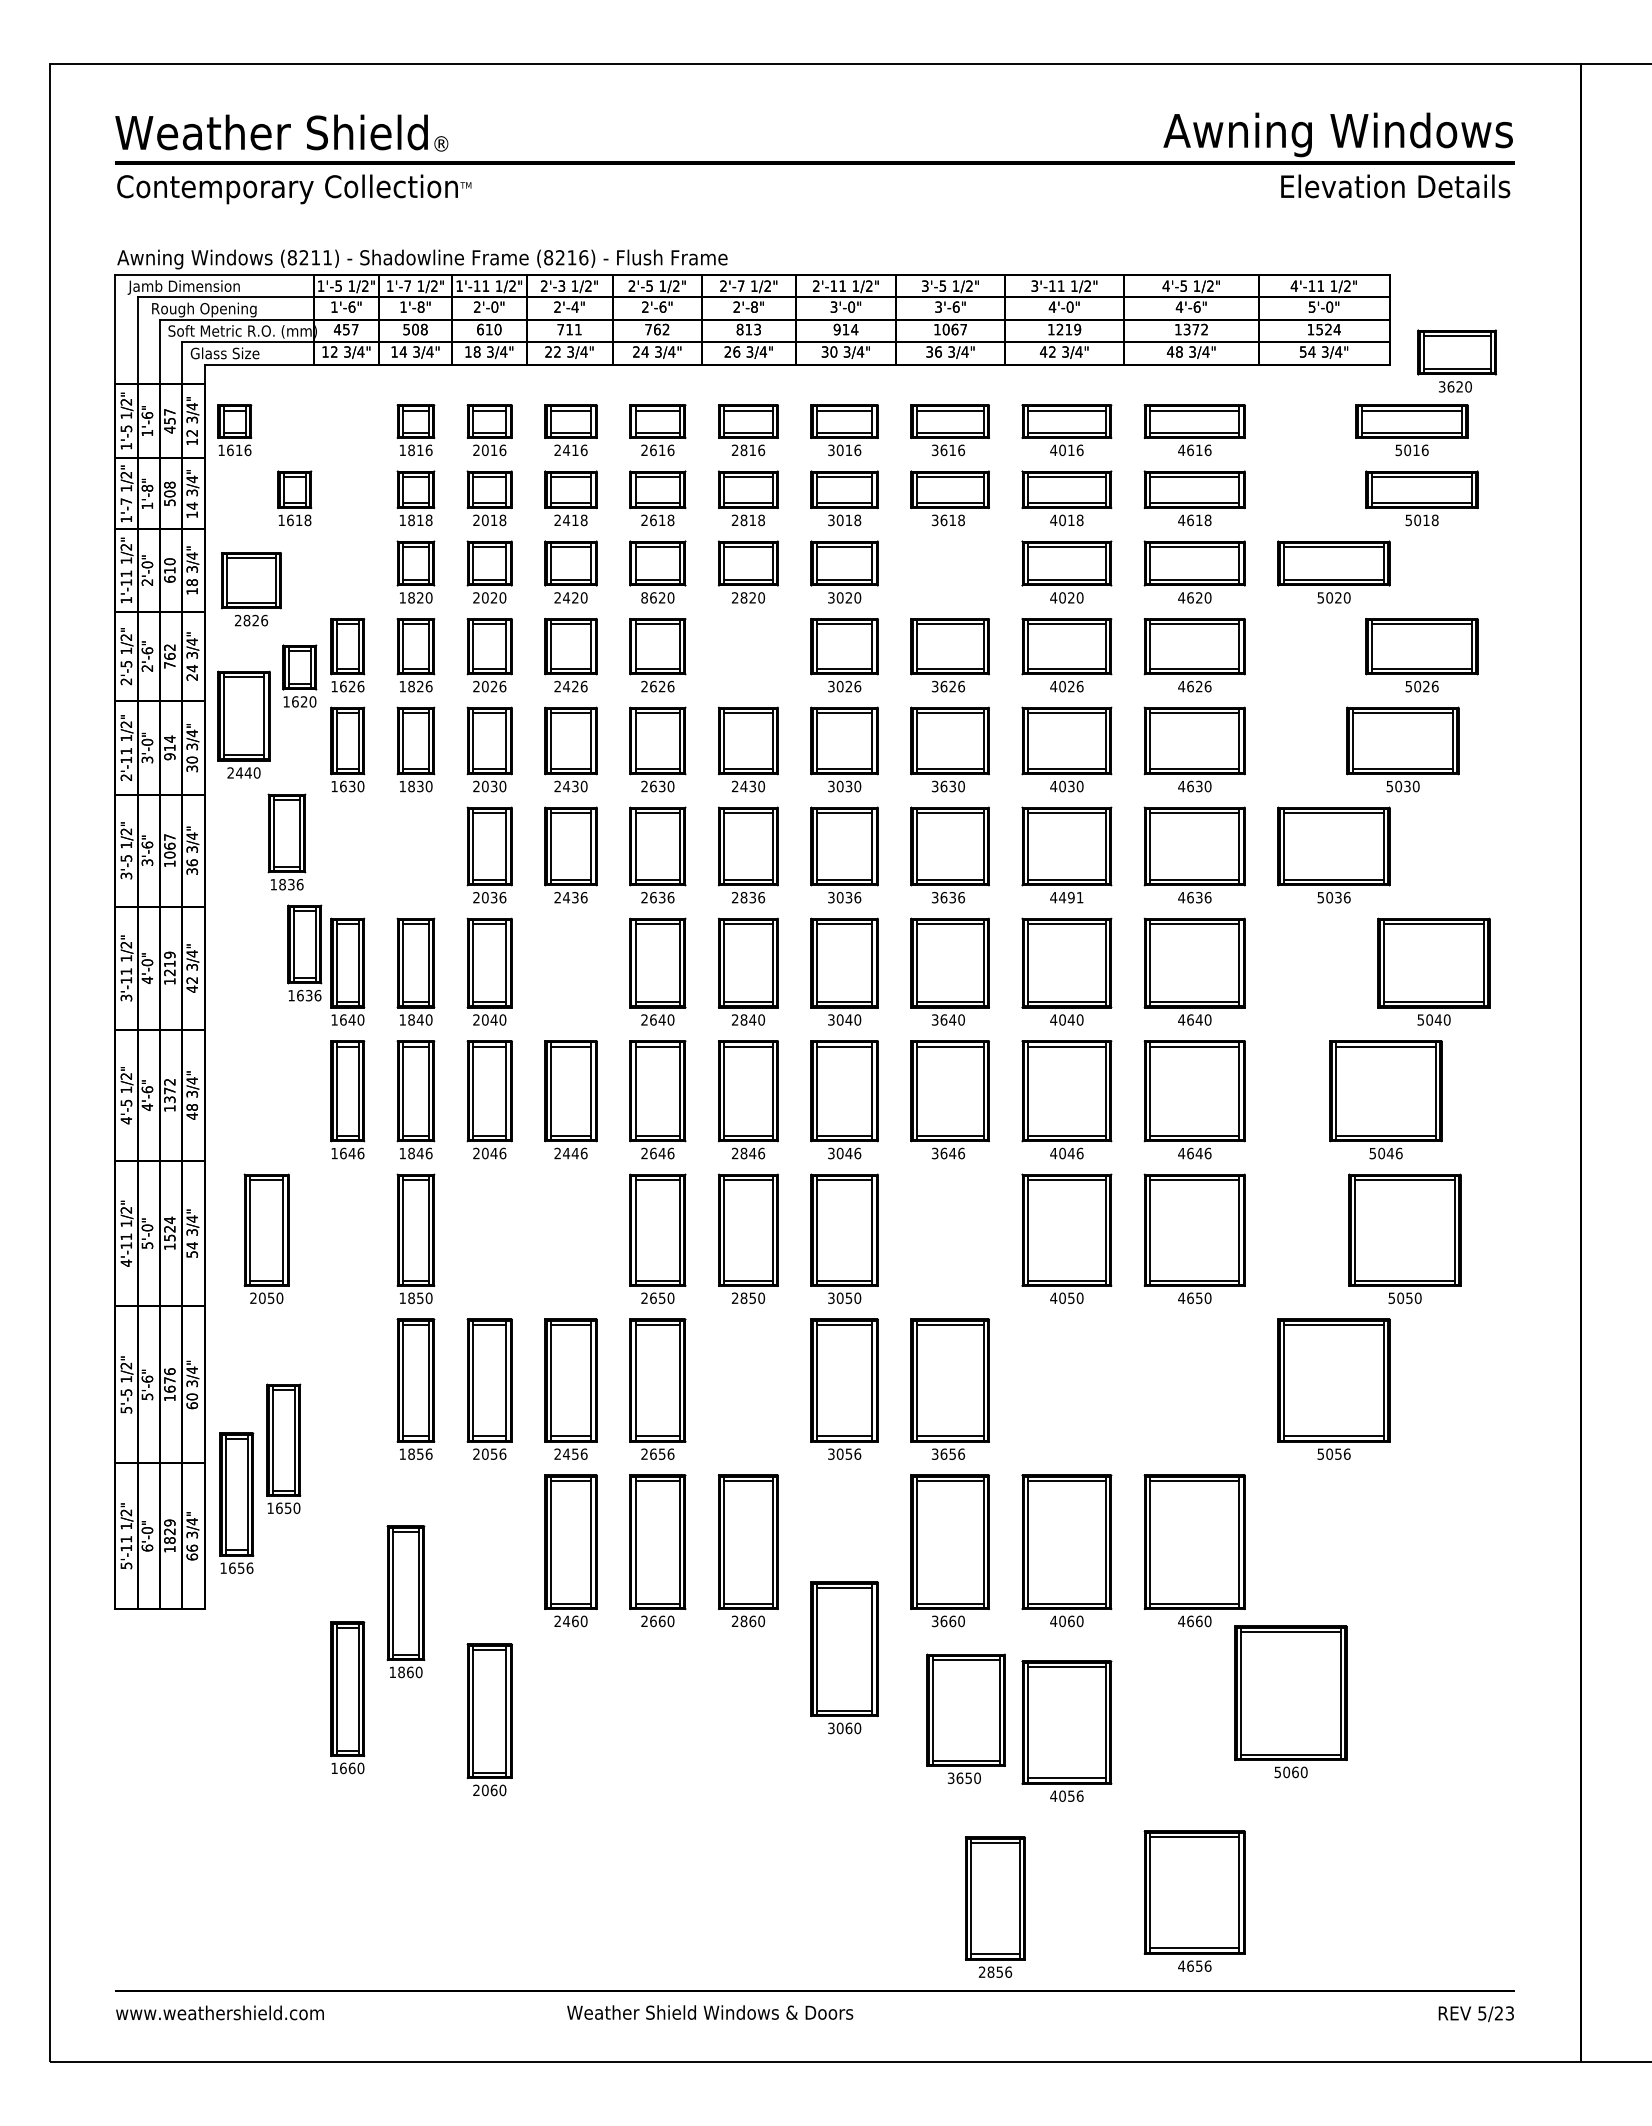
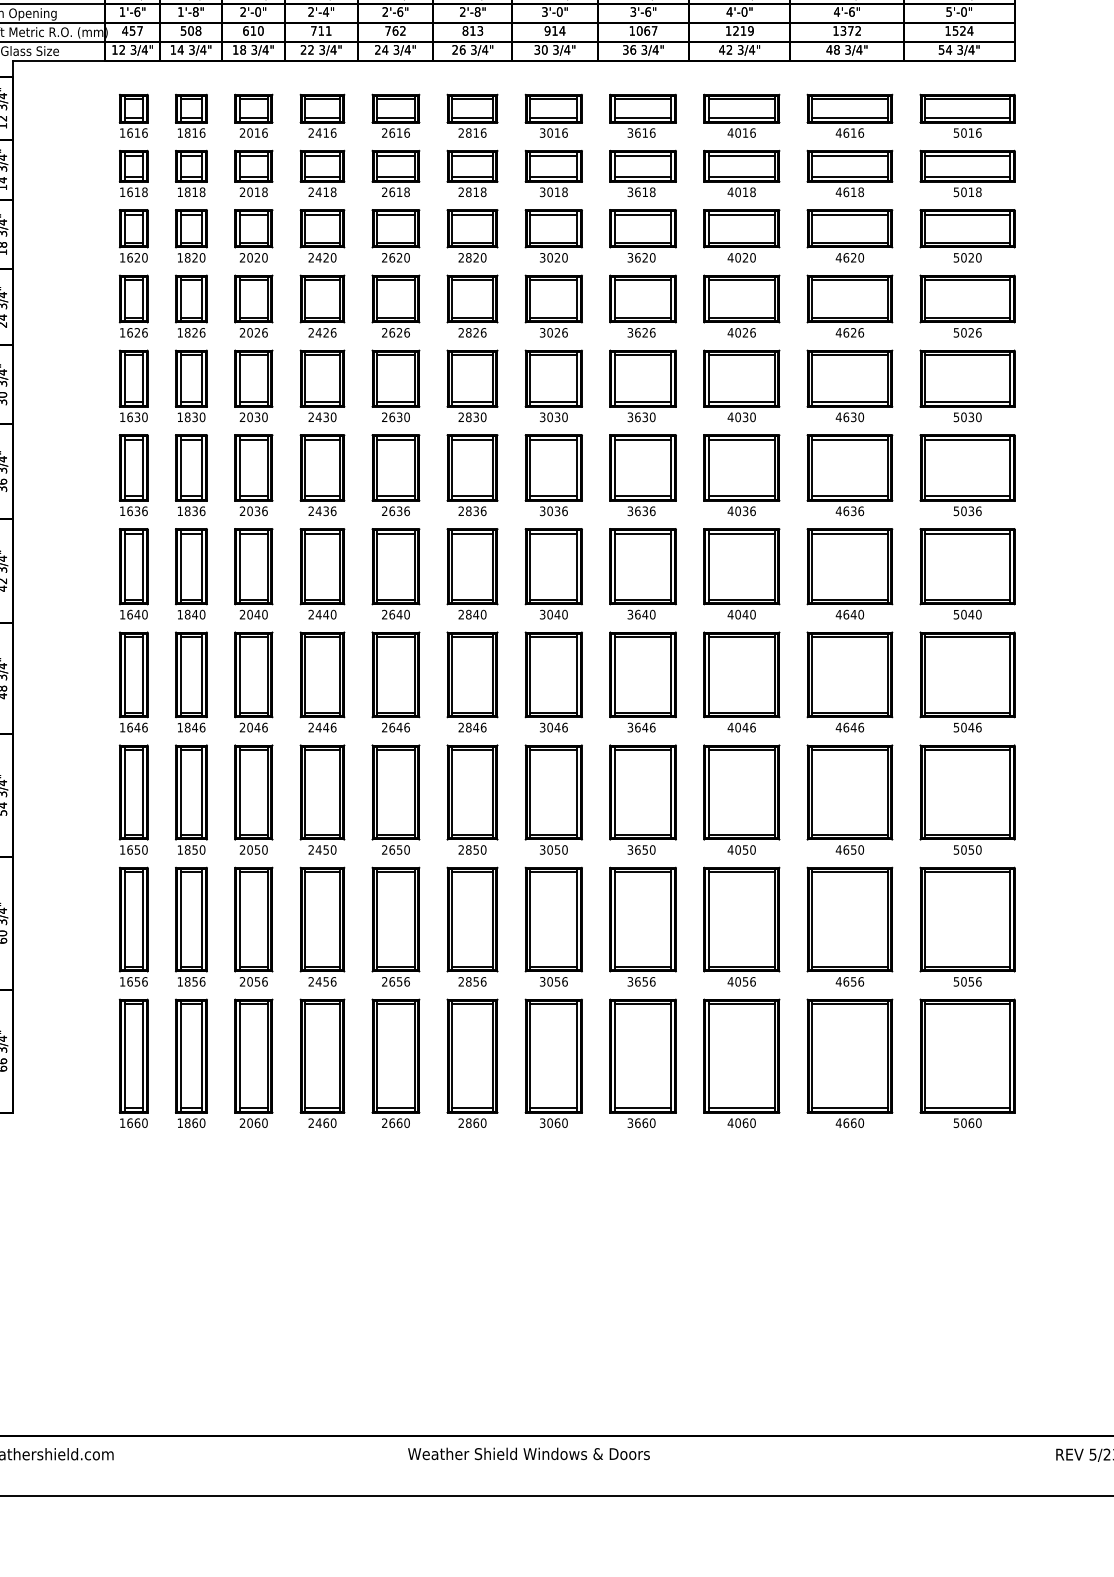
part: (1456, 360) -> (642, 235), moved
part: (234, 430) -> (133, 116), moved
part: (1411, 430) -> (967, 116), moved
part: (294, 498) -> (133, 173), moved
part: (1421, 498) -> (967, 173), moved
part: (251, 589) -> (472, 306), moved
text: (644, 597) -> (384, 257), 8620 -> 2620
part: (1421, 655) -> (967, 306), moved
part: (299, 675) -> (133, 235), moved
part: (243, 724) -> (322, 573), moved
part: (1402, 749) -> (967, 385), moved
text: (743, 786) -> (468, 417), 2430 -> 2830
part: (286, 841) -> (191, 474), moved
text: (1070, 897) -> (744, 511), 4491 -> 4036
part: (304, 952) -> (133, 474), moved
part: (1433, 971) -> (967, 573), moved
part: (1385, 1099) -> (967, 681), moved
part: (266, 1238) -> (253, 799), moved
part: (570, 1238) -> (322, 799), added
part: (1404, 1238) -> (967, 799), moved
part: (283, 1448) -> (133, 799), moved
part: (236, 1502) -> (133, 926), moved
part: (405, 1601) -> (191, 1063), moved
part: (844, 1657) -> (553, 1063), moved
part: (347, 1697) -> (133, 1063), moved
part: (1290, 1701) -> (967, 1063), moved
part: (965, 1718) -> (642, 799), moved
part: (489, 1719) -> (253, 1063), moved
part: (1066, 1730) -> (741, 926), moved
part: (1194, 1900) -> (849, 926), moved
part: (995, 1906) -> (472, 926), moved
text: (710, 2012) -> (529, 1453), moved

